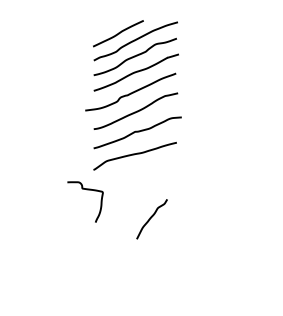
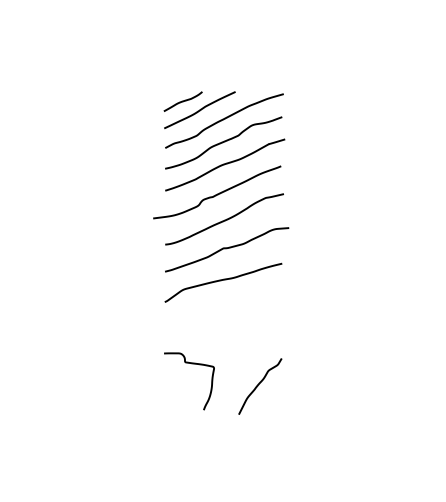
curve: (106, 27) -> (182, 101), added
curve: (86, 190) -> (191, 364), moved
curve: (150, 219) -> (258, 386), moved

